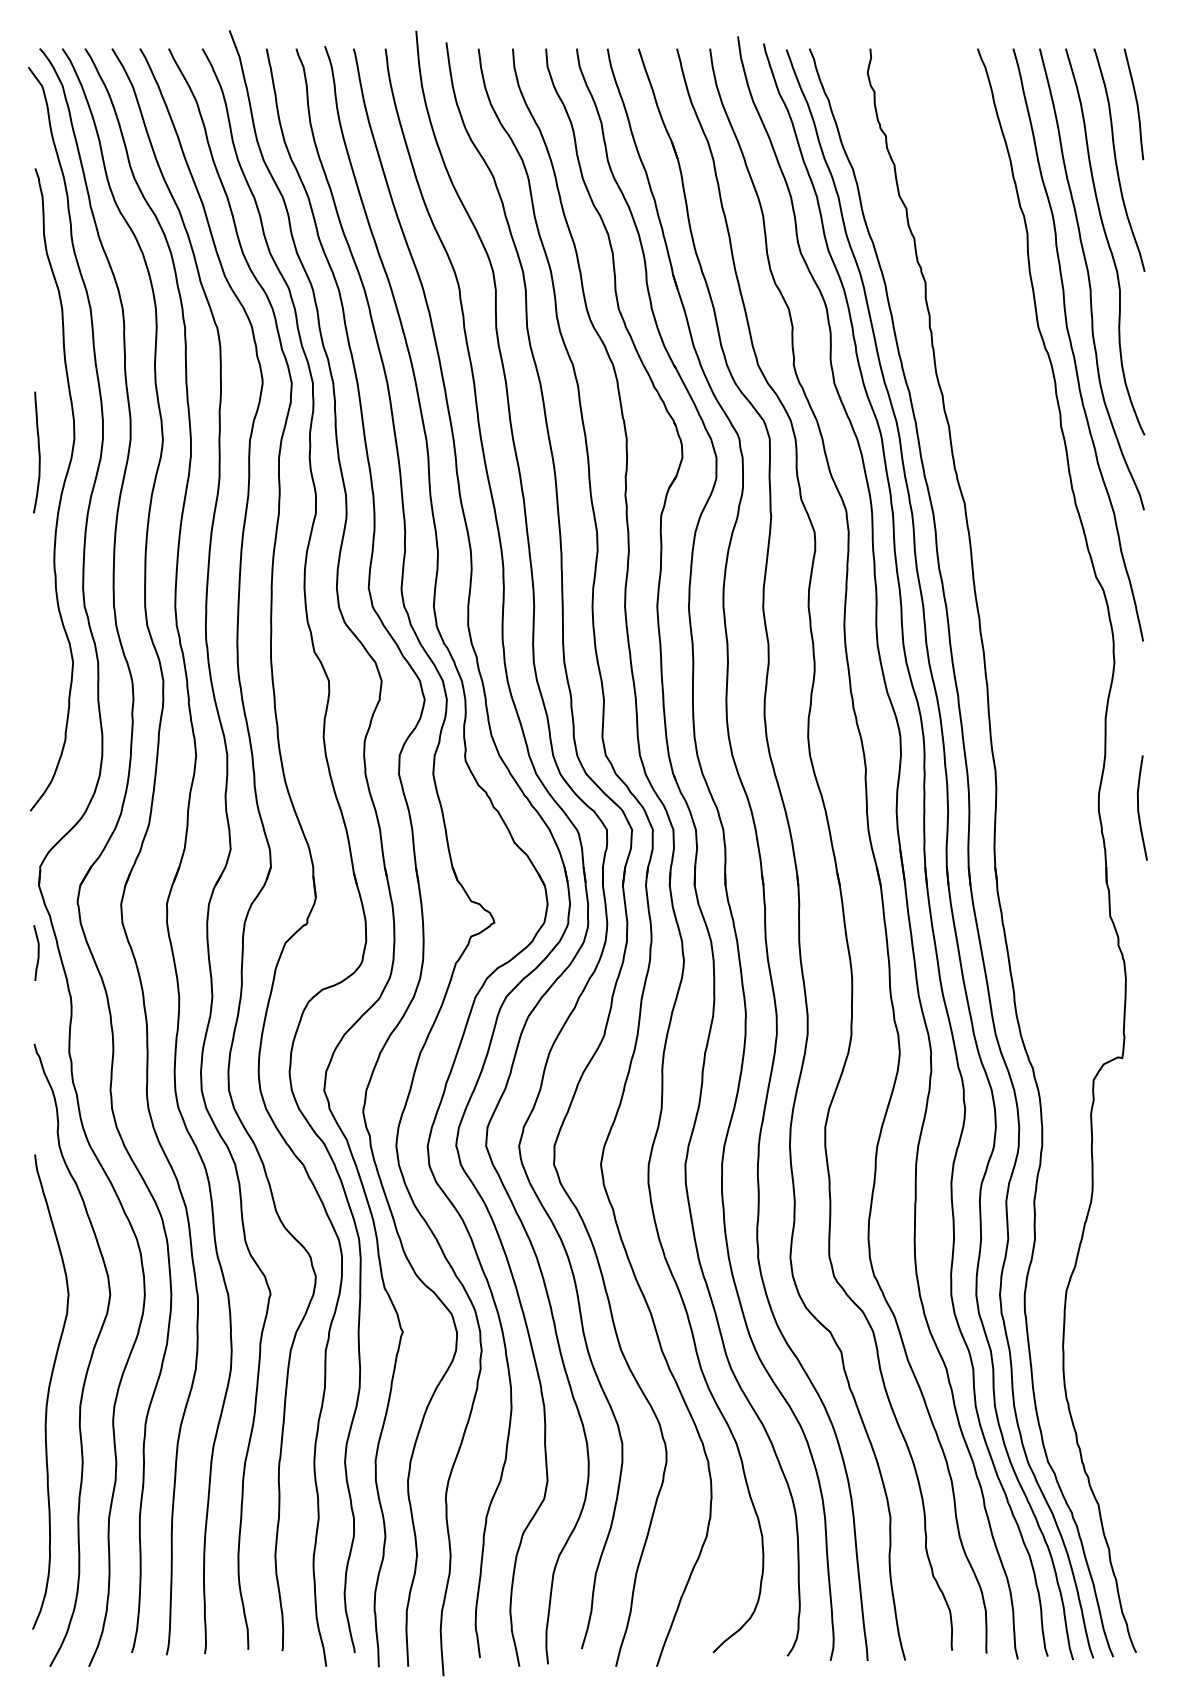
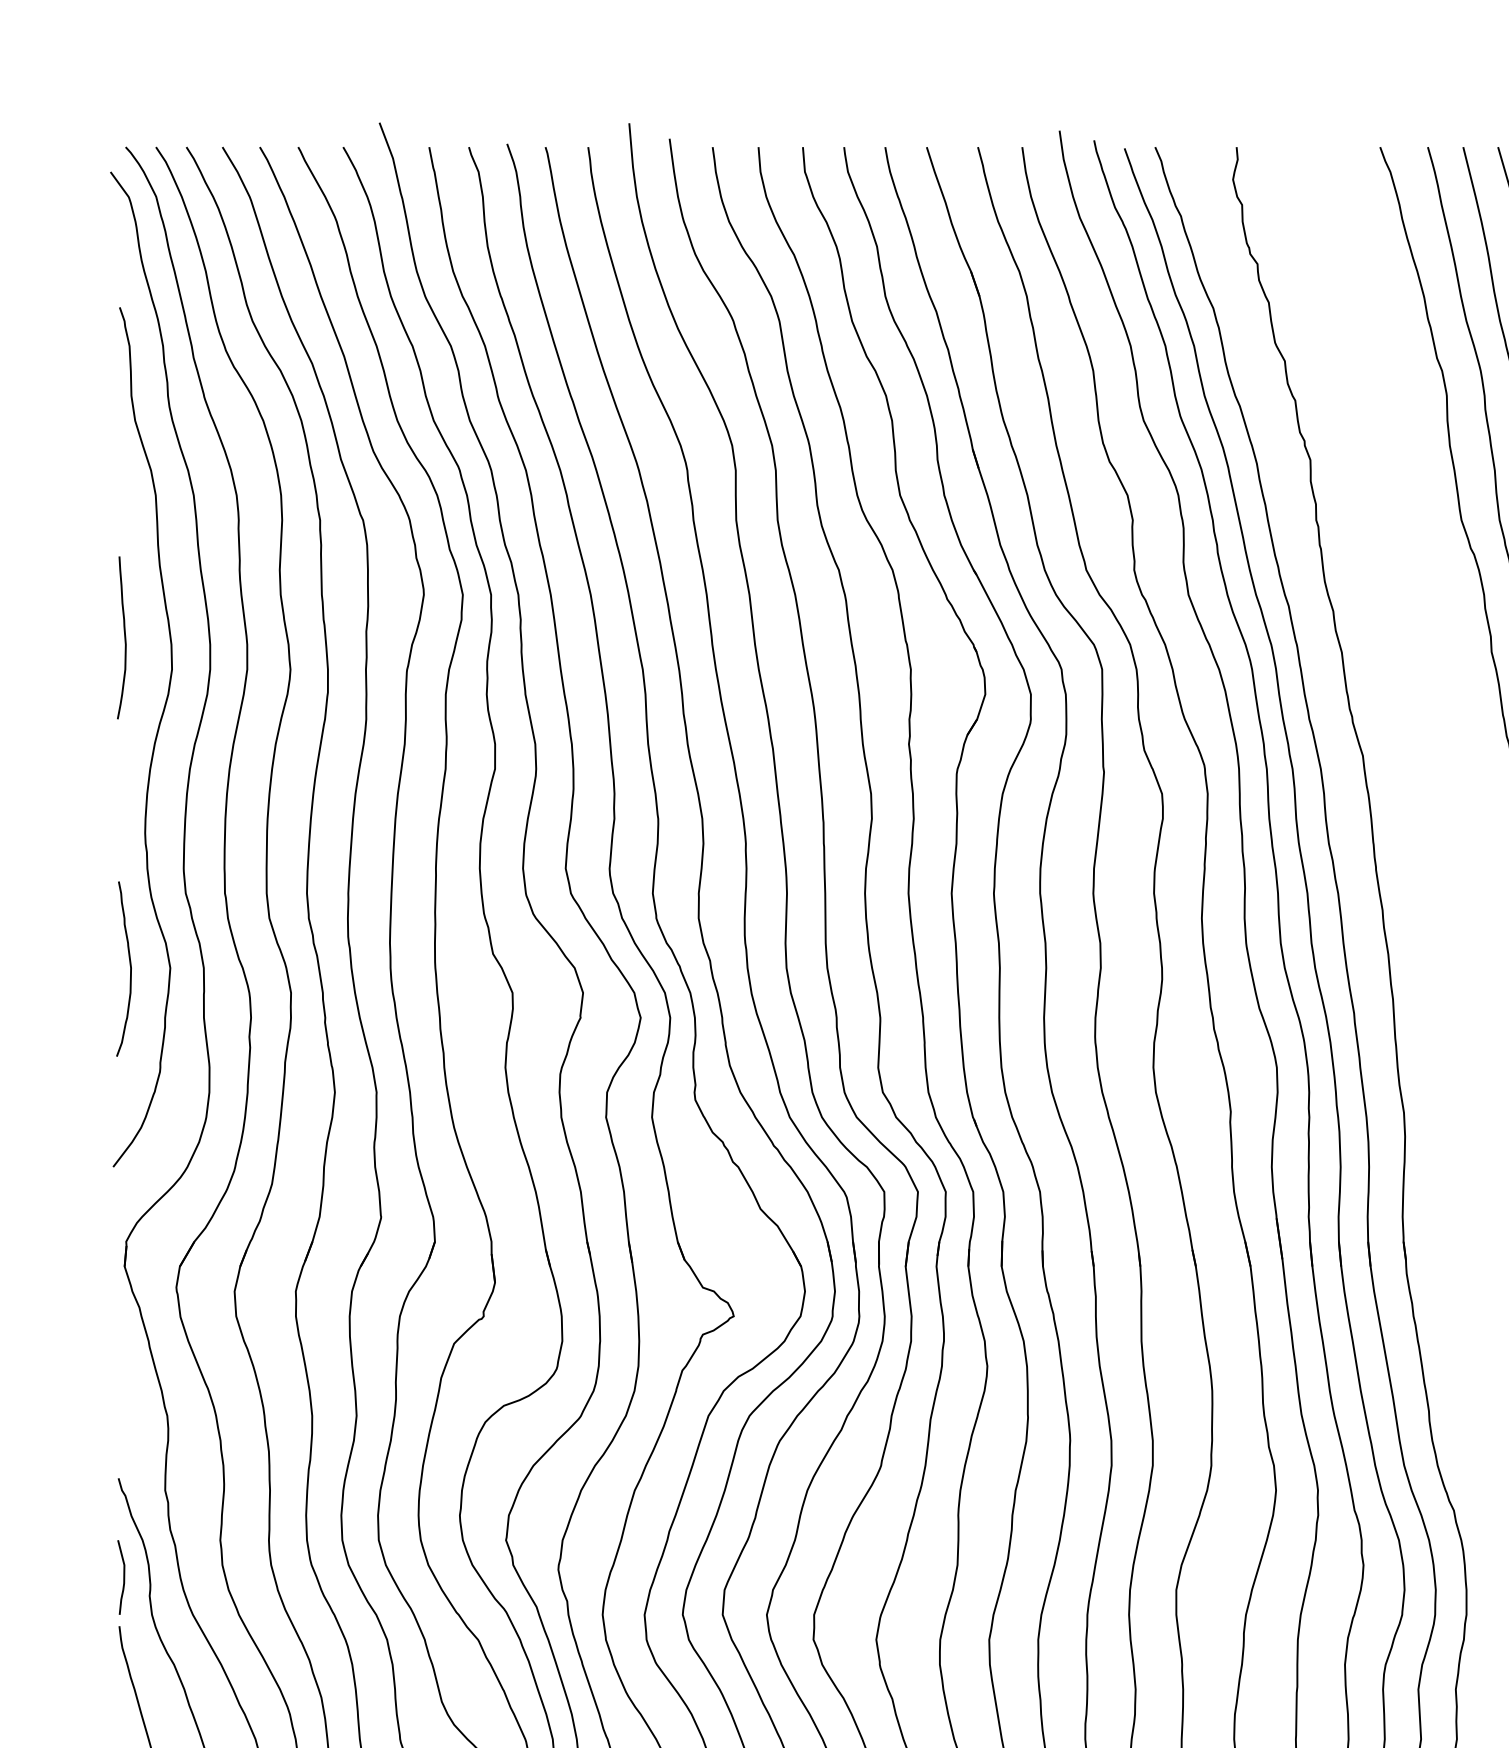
curve: (38, 452) -> (124, 637), moved
curve: (42, 662) -> (129, 968), added
curve: (37, 952) -> (122, 1576), moved

